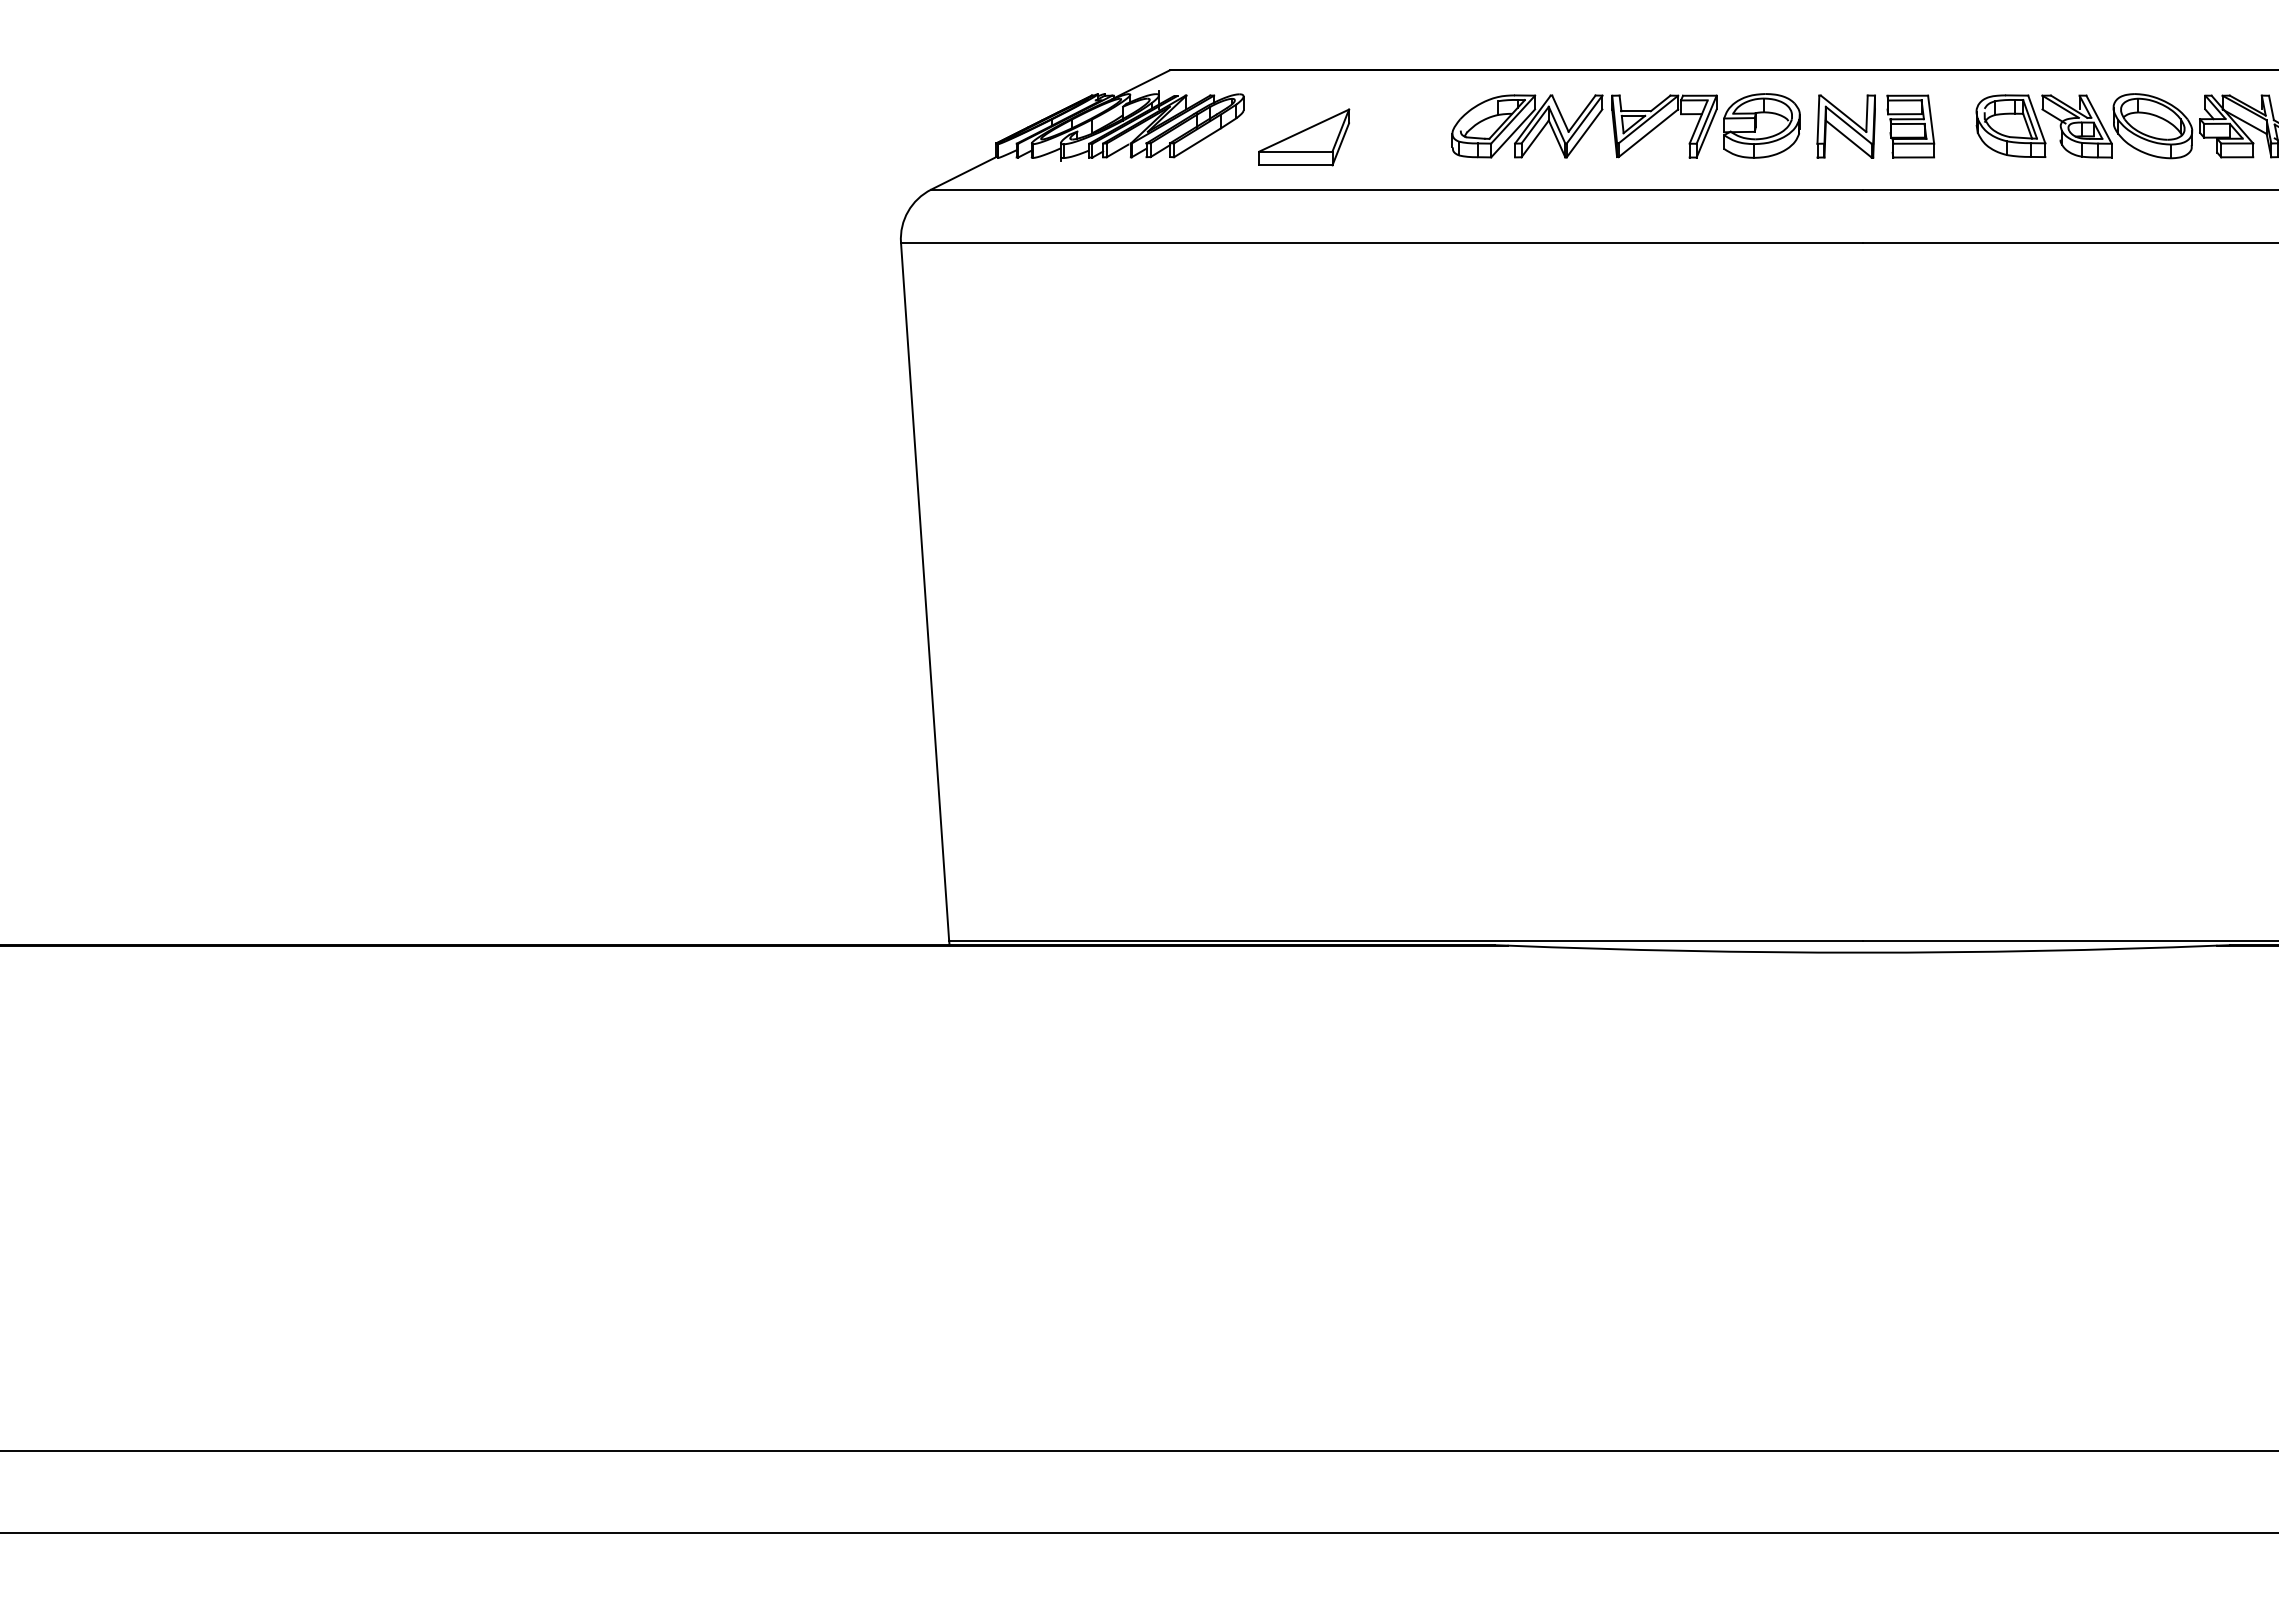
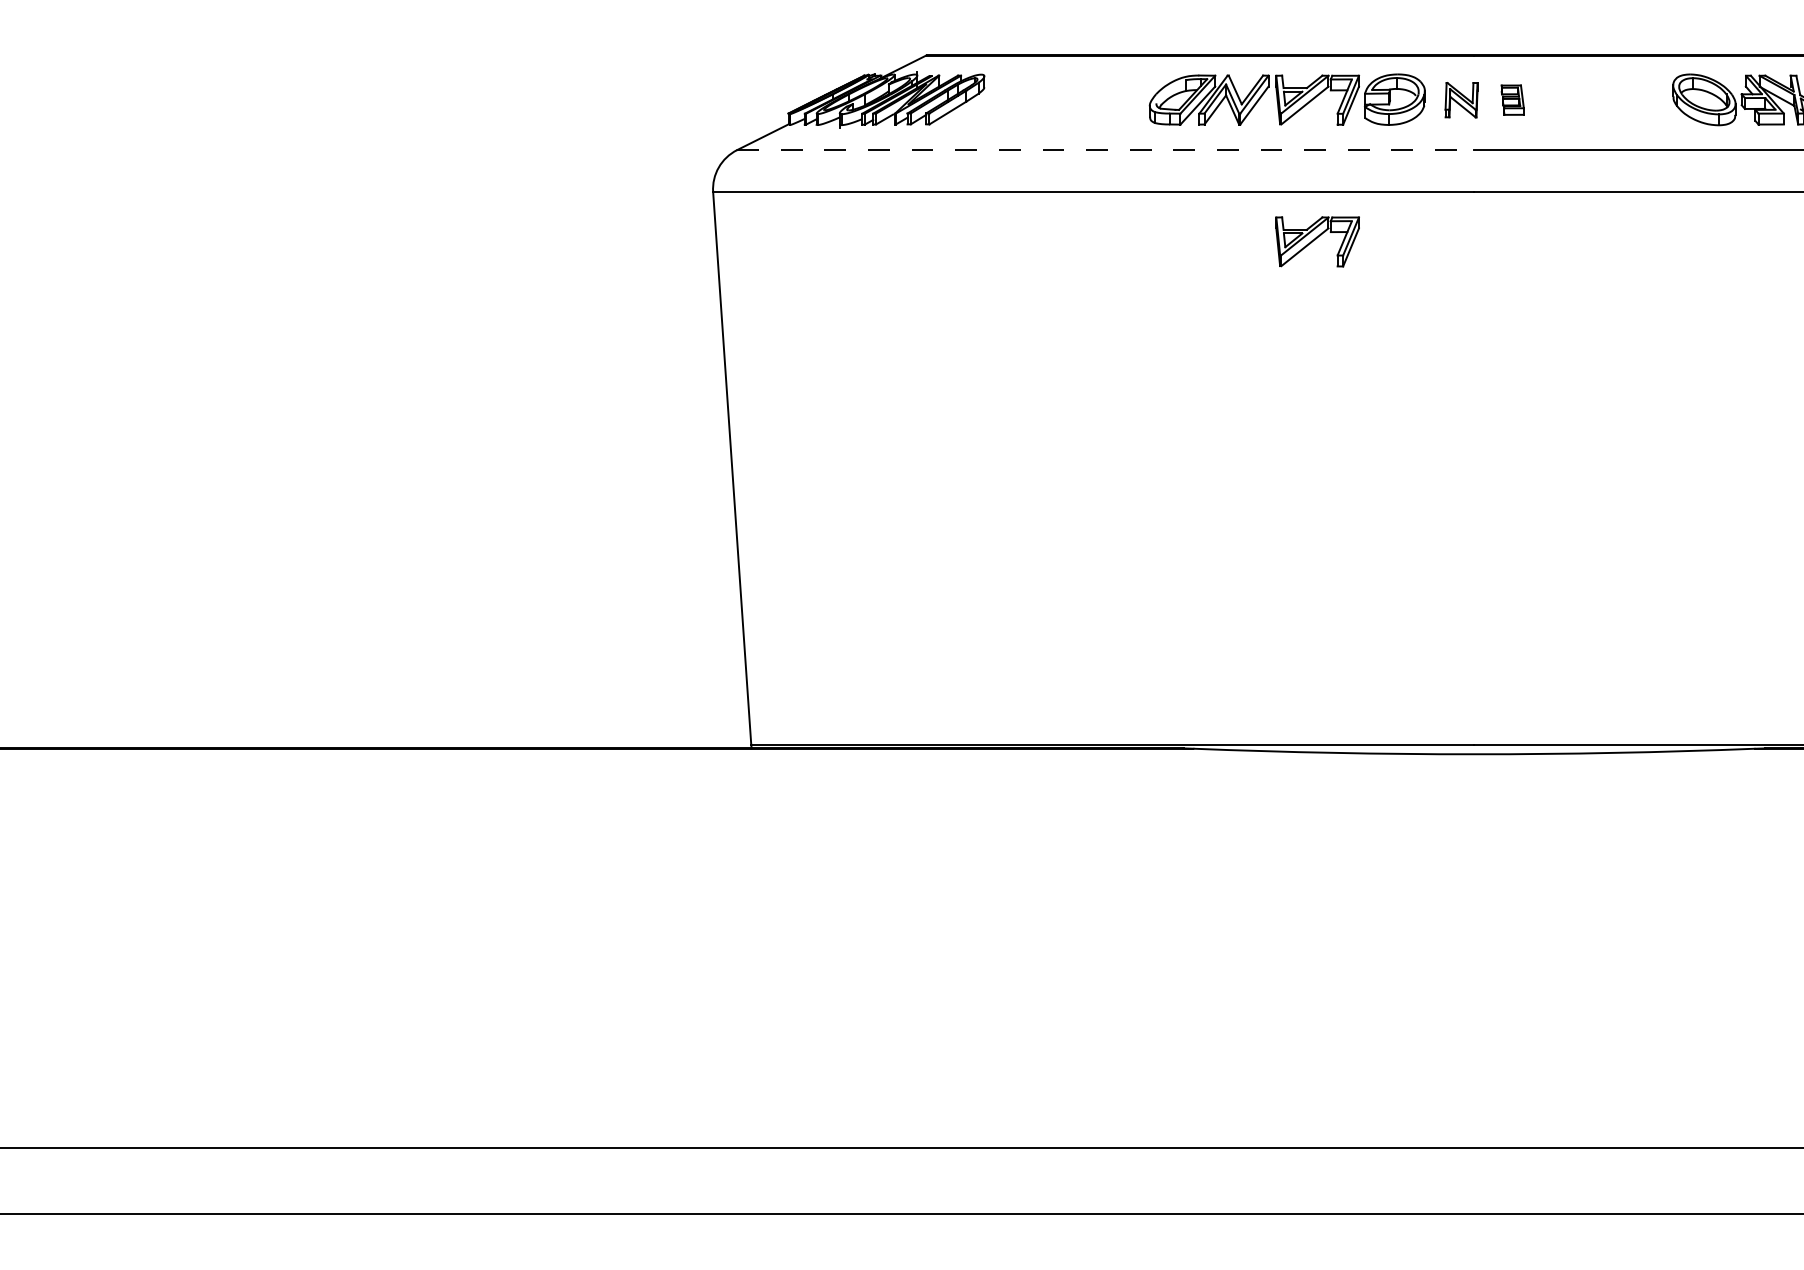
part: (1845, 126) -> (1461, 100), size x0.7
part: (1910, 126) -> (1512, 100), size x0.6
part: (2043, 126) -> (1617, 100), removed
part: (1304, 137) -> (1032, 108), removed
line: (1396, 189) -> (1105, 150), solid -> dashed
part: (1664, 305) -> (1317, 241), added

